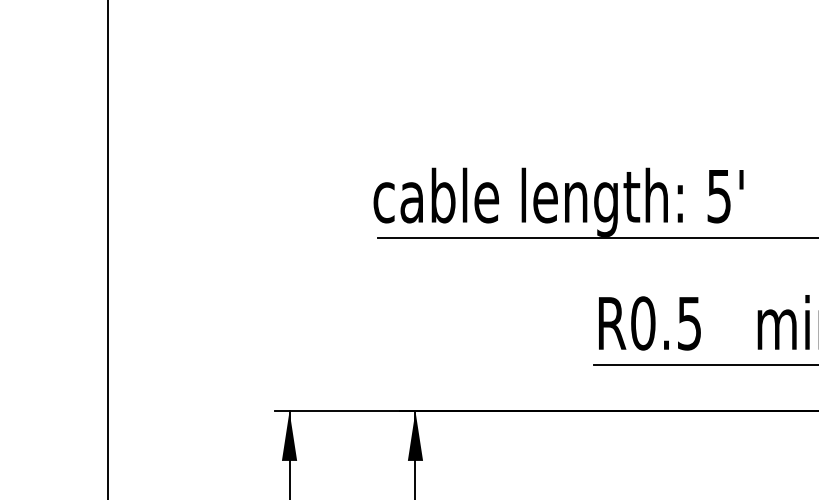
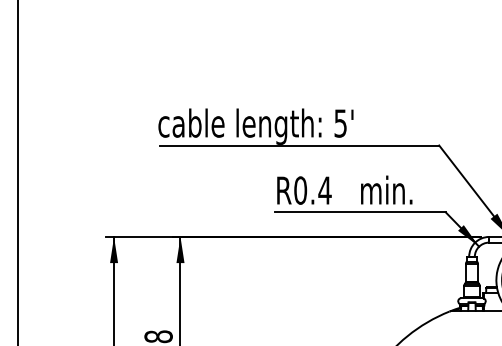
text: (688, 323) -> (324, 190), R0.5 -> R0.4

